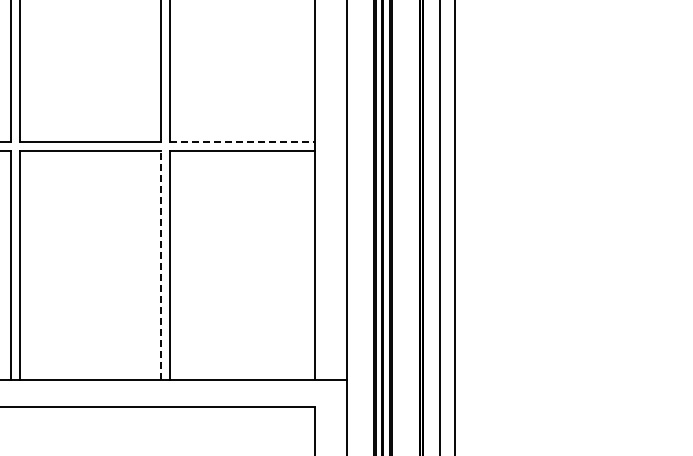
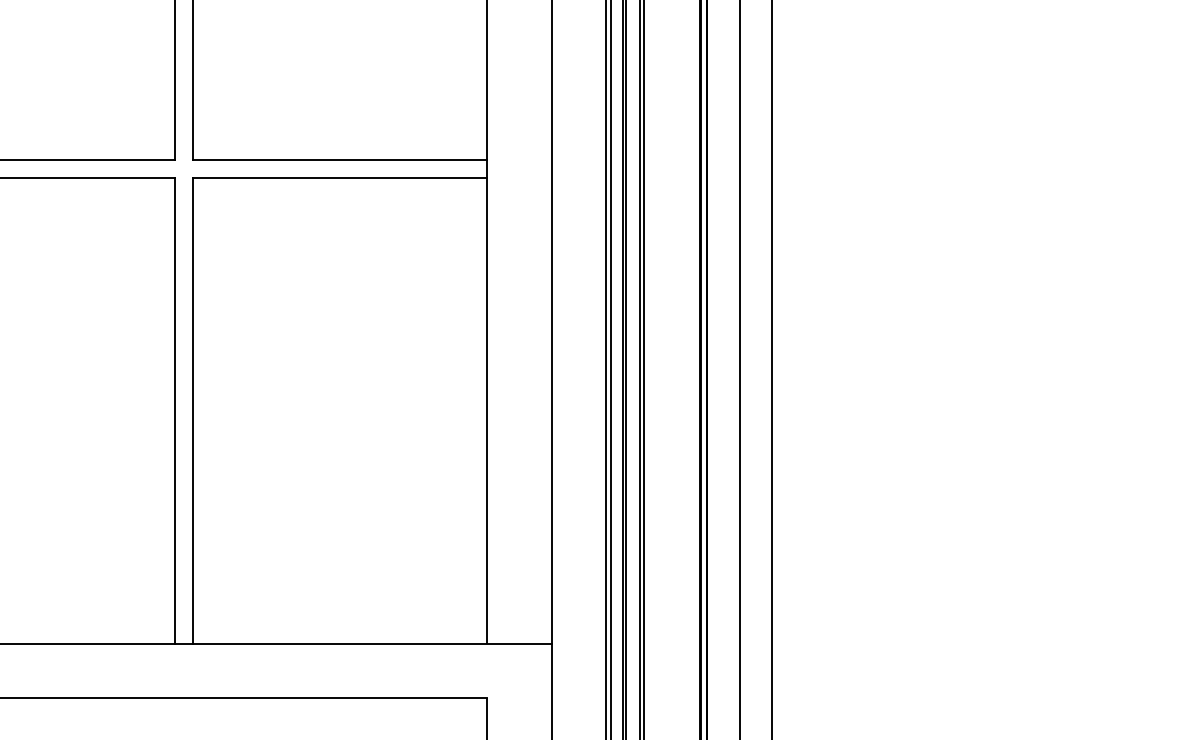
line: (242, 141) -> (340, 159), dashed -> solid
line: (161, 265) -> (175, 411), dashed -> solid

